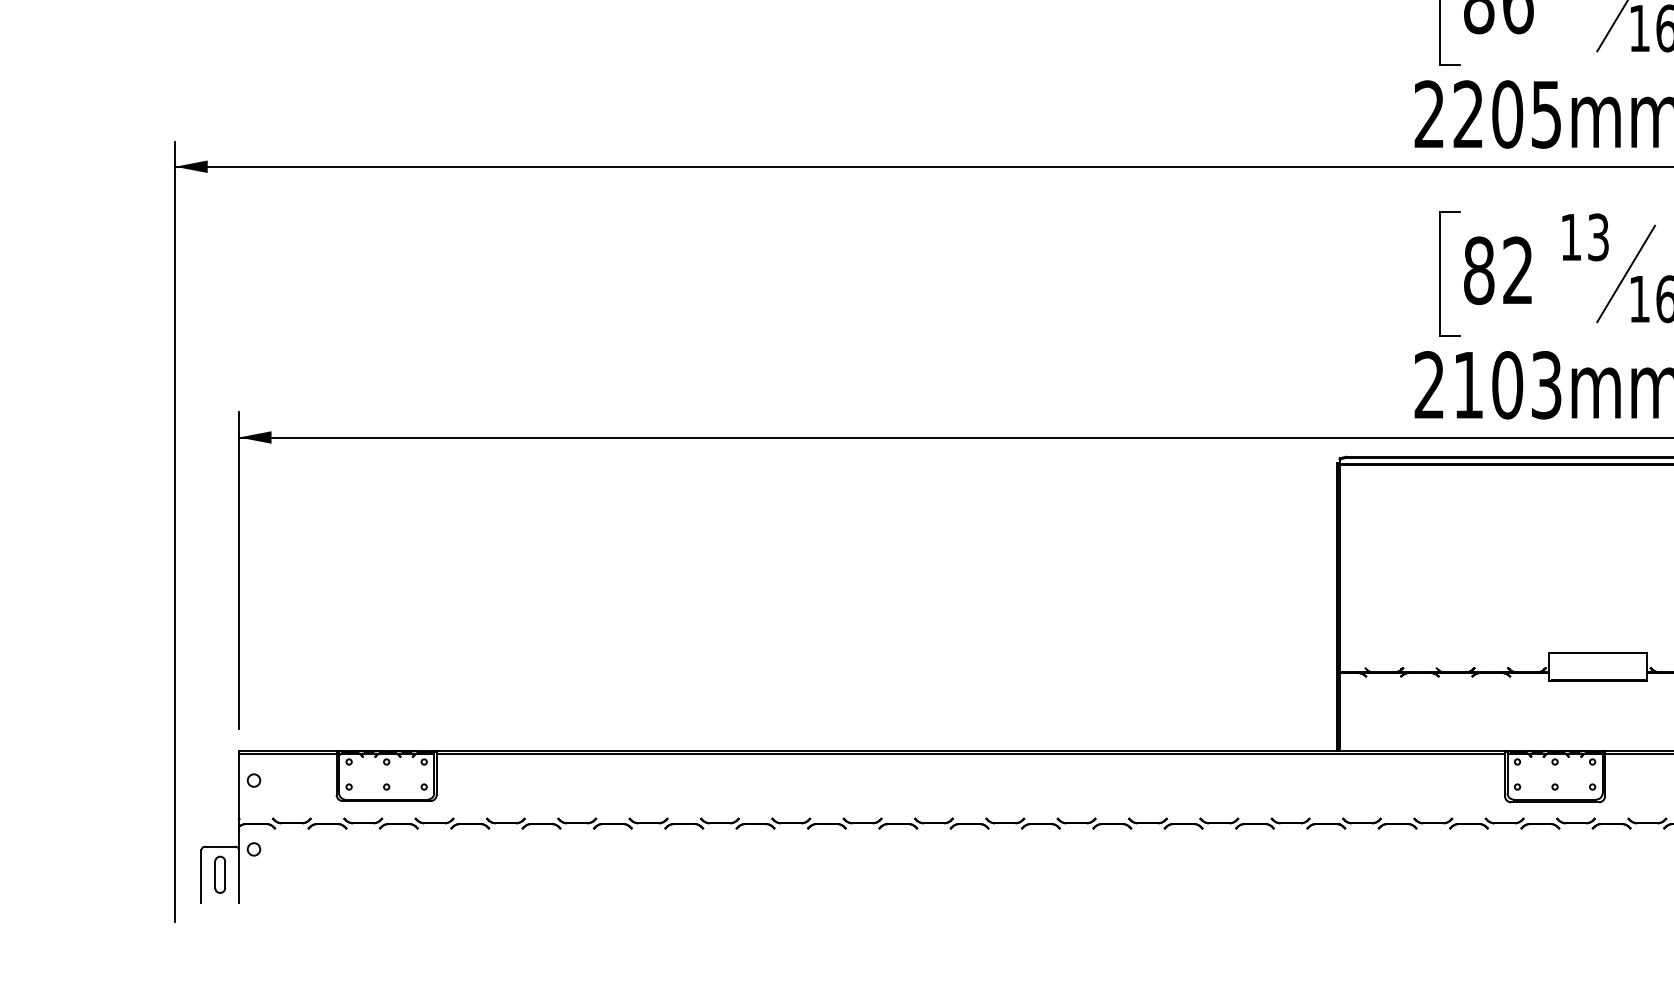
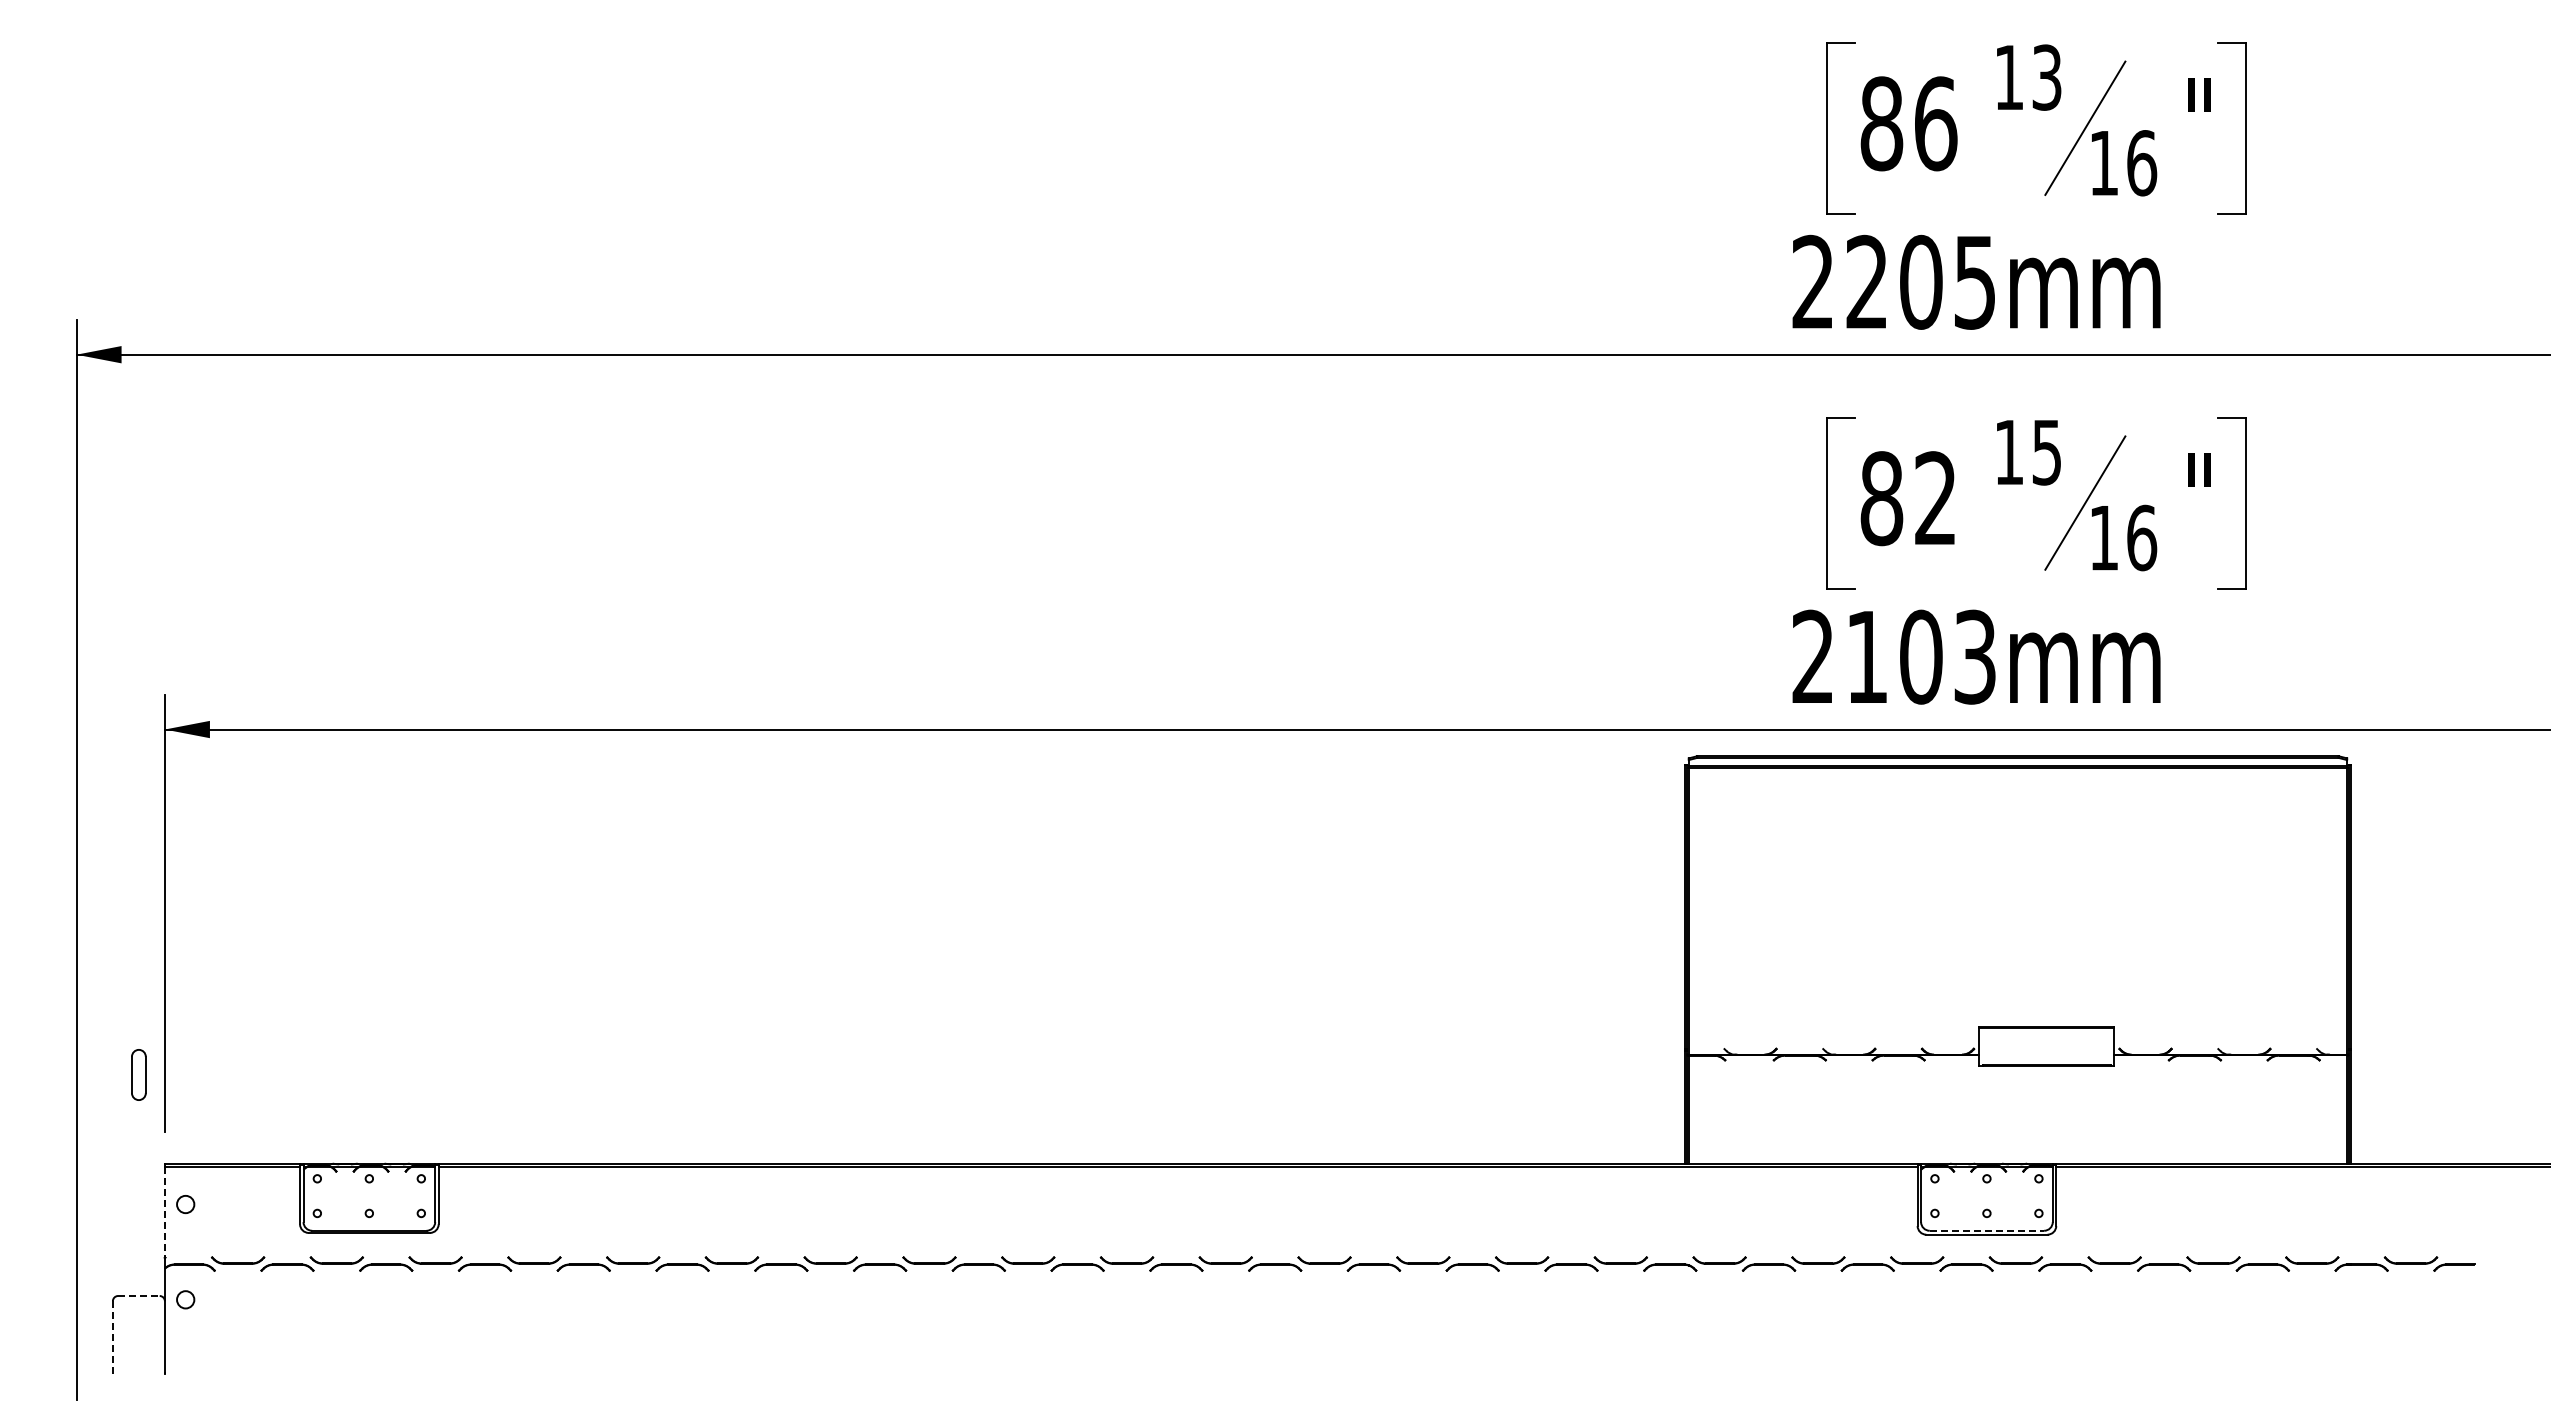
text: (1598, 237) -> (2047, 452), 13 -> 15
line: (238, 786) -> (164, 1212), solid -> dashed
line: (1555, 799) -> (1987, 1230), solid -> dashed
line: (219, 847) -> (138, 1296), solid -> dashed
part: (219, 874) -> (138, 1074), moved
line: (201, 876) -> (112, 1337), solid -> dashed

